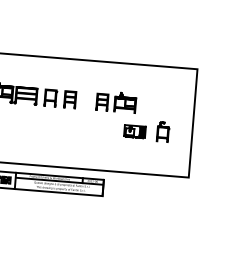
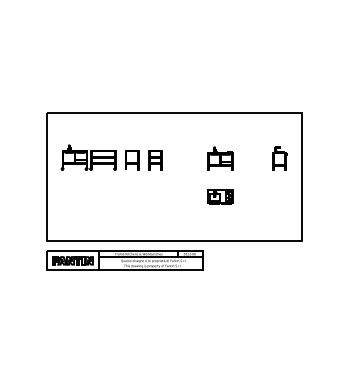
part: (102, 102) -> (193, 160), removed
part: (134, 131) -> (220, 196), moved
part: (163, 132) -> (279, 158), moved

